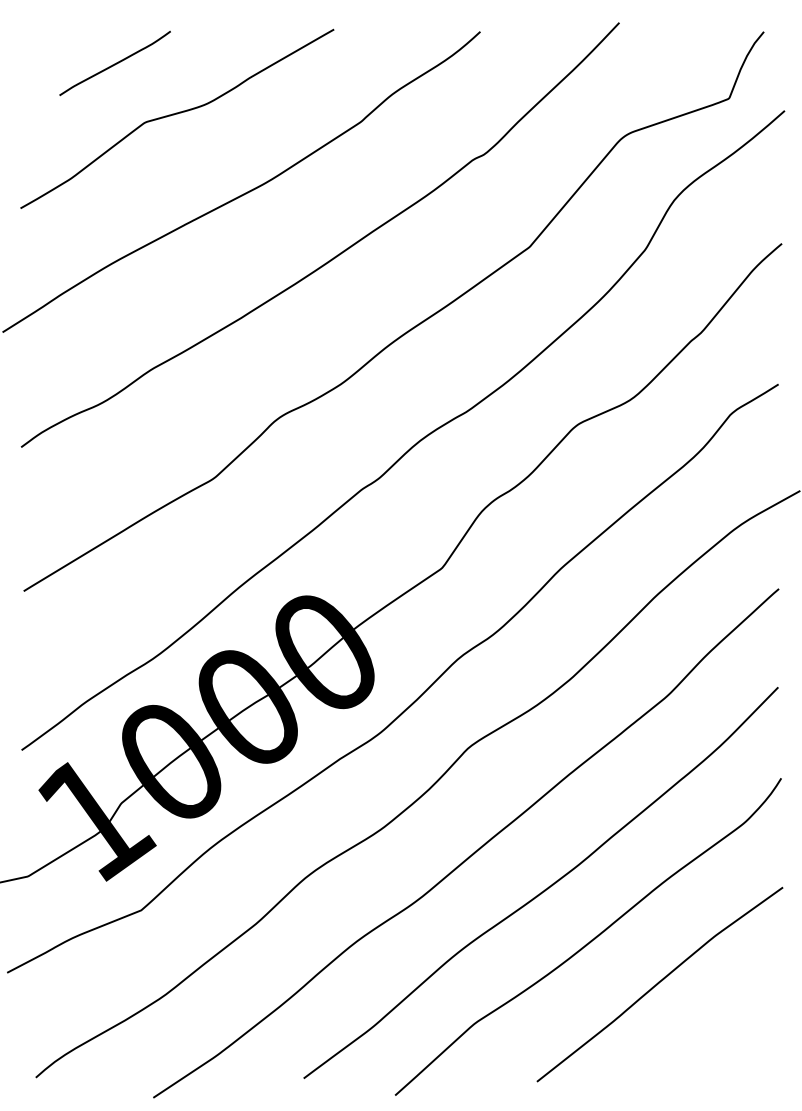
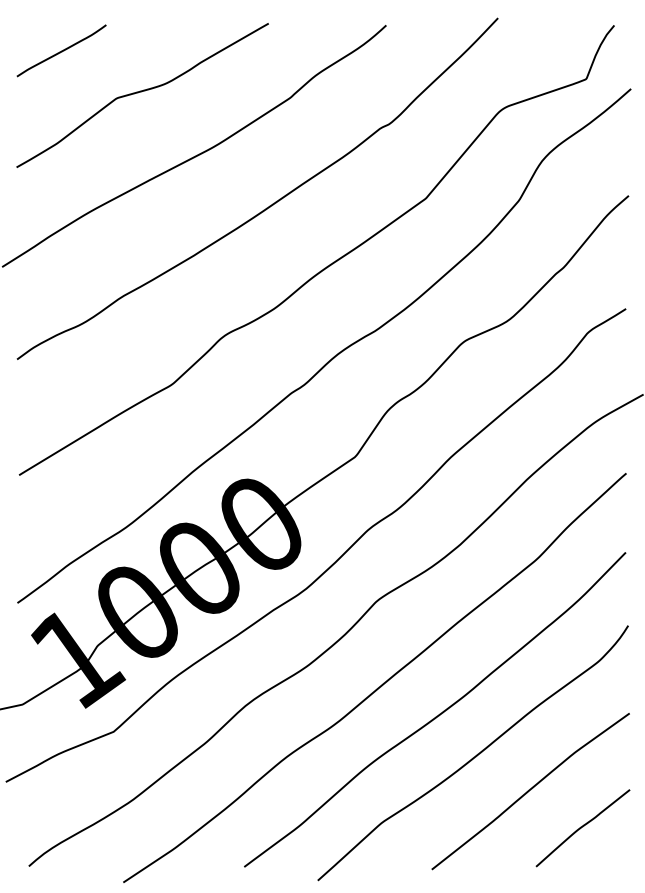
curve: (114, 62) -> (61, 50), moved
curve: (724, 1029) -> (582, 827), added

